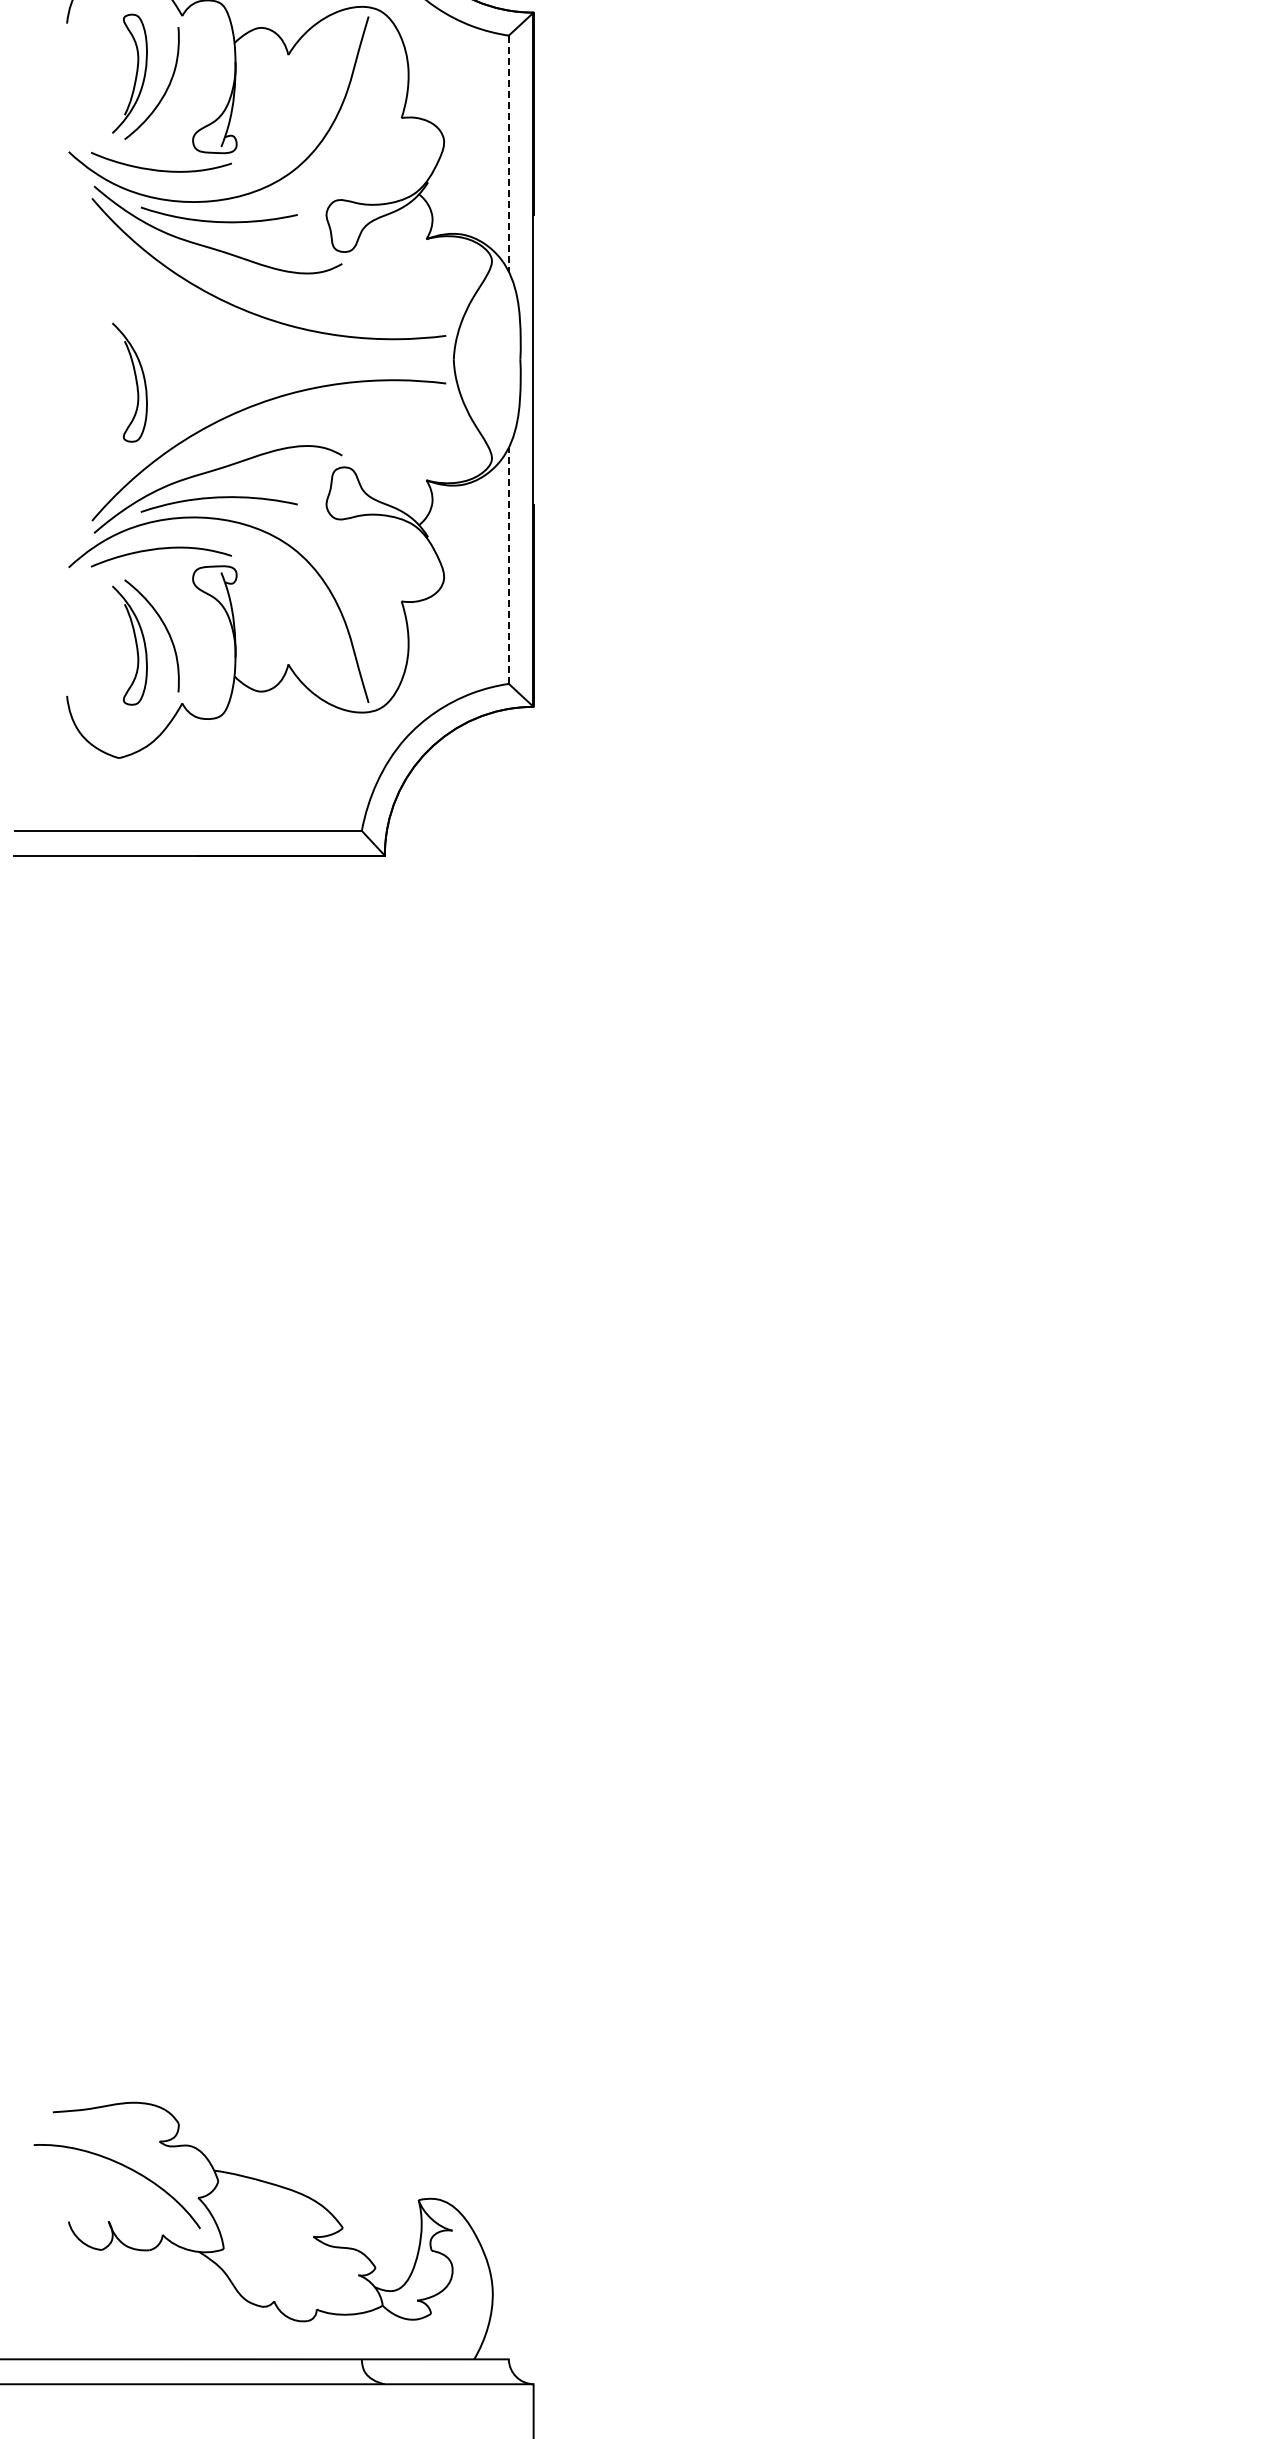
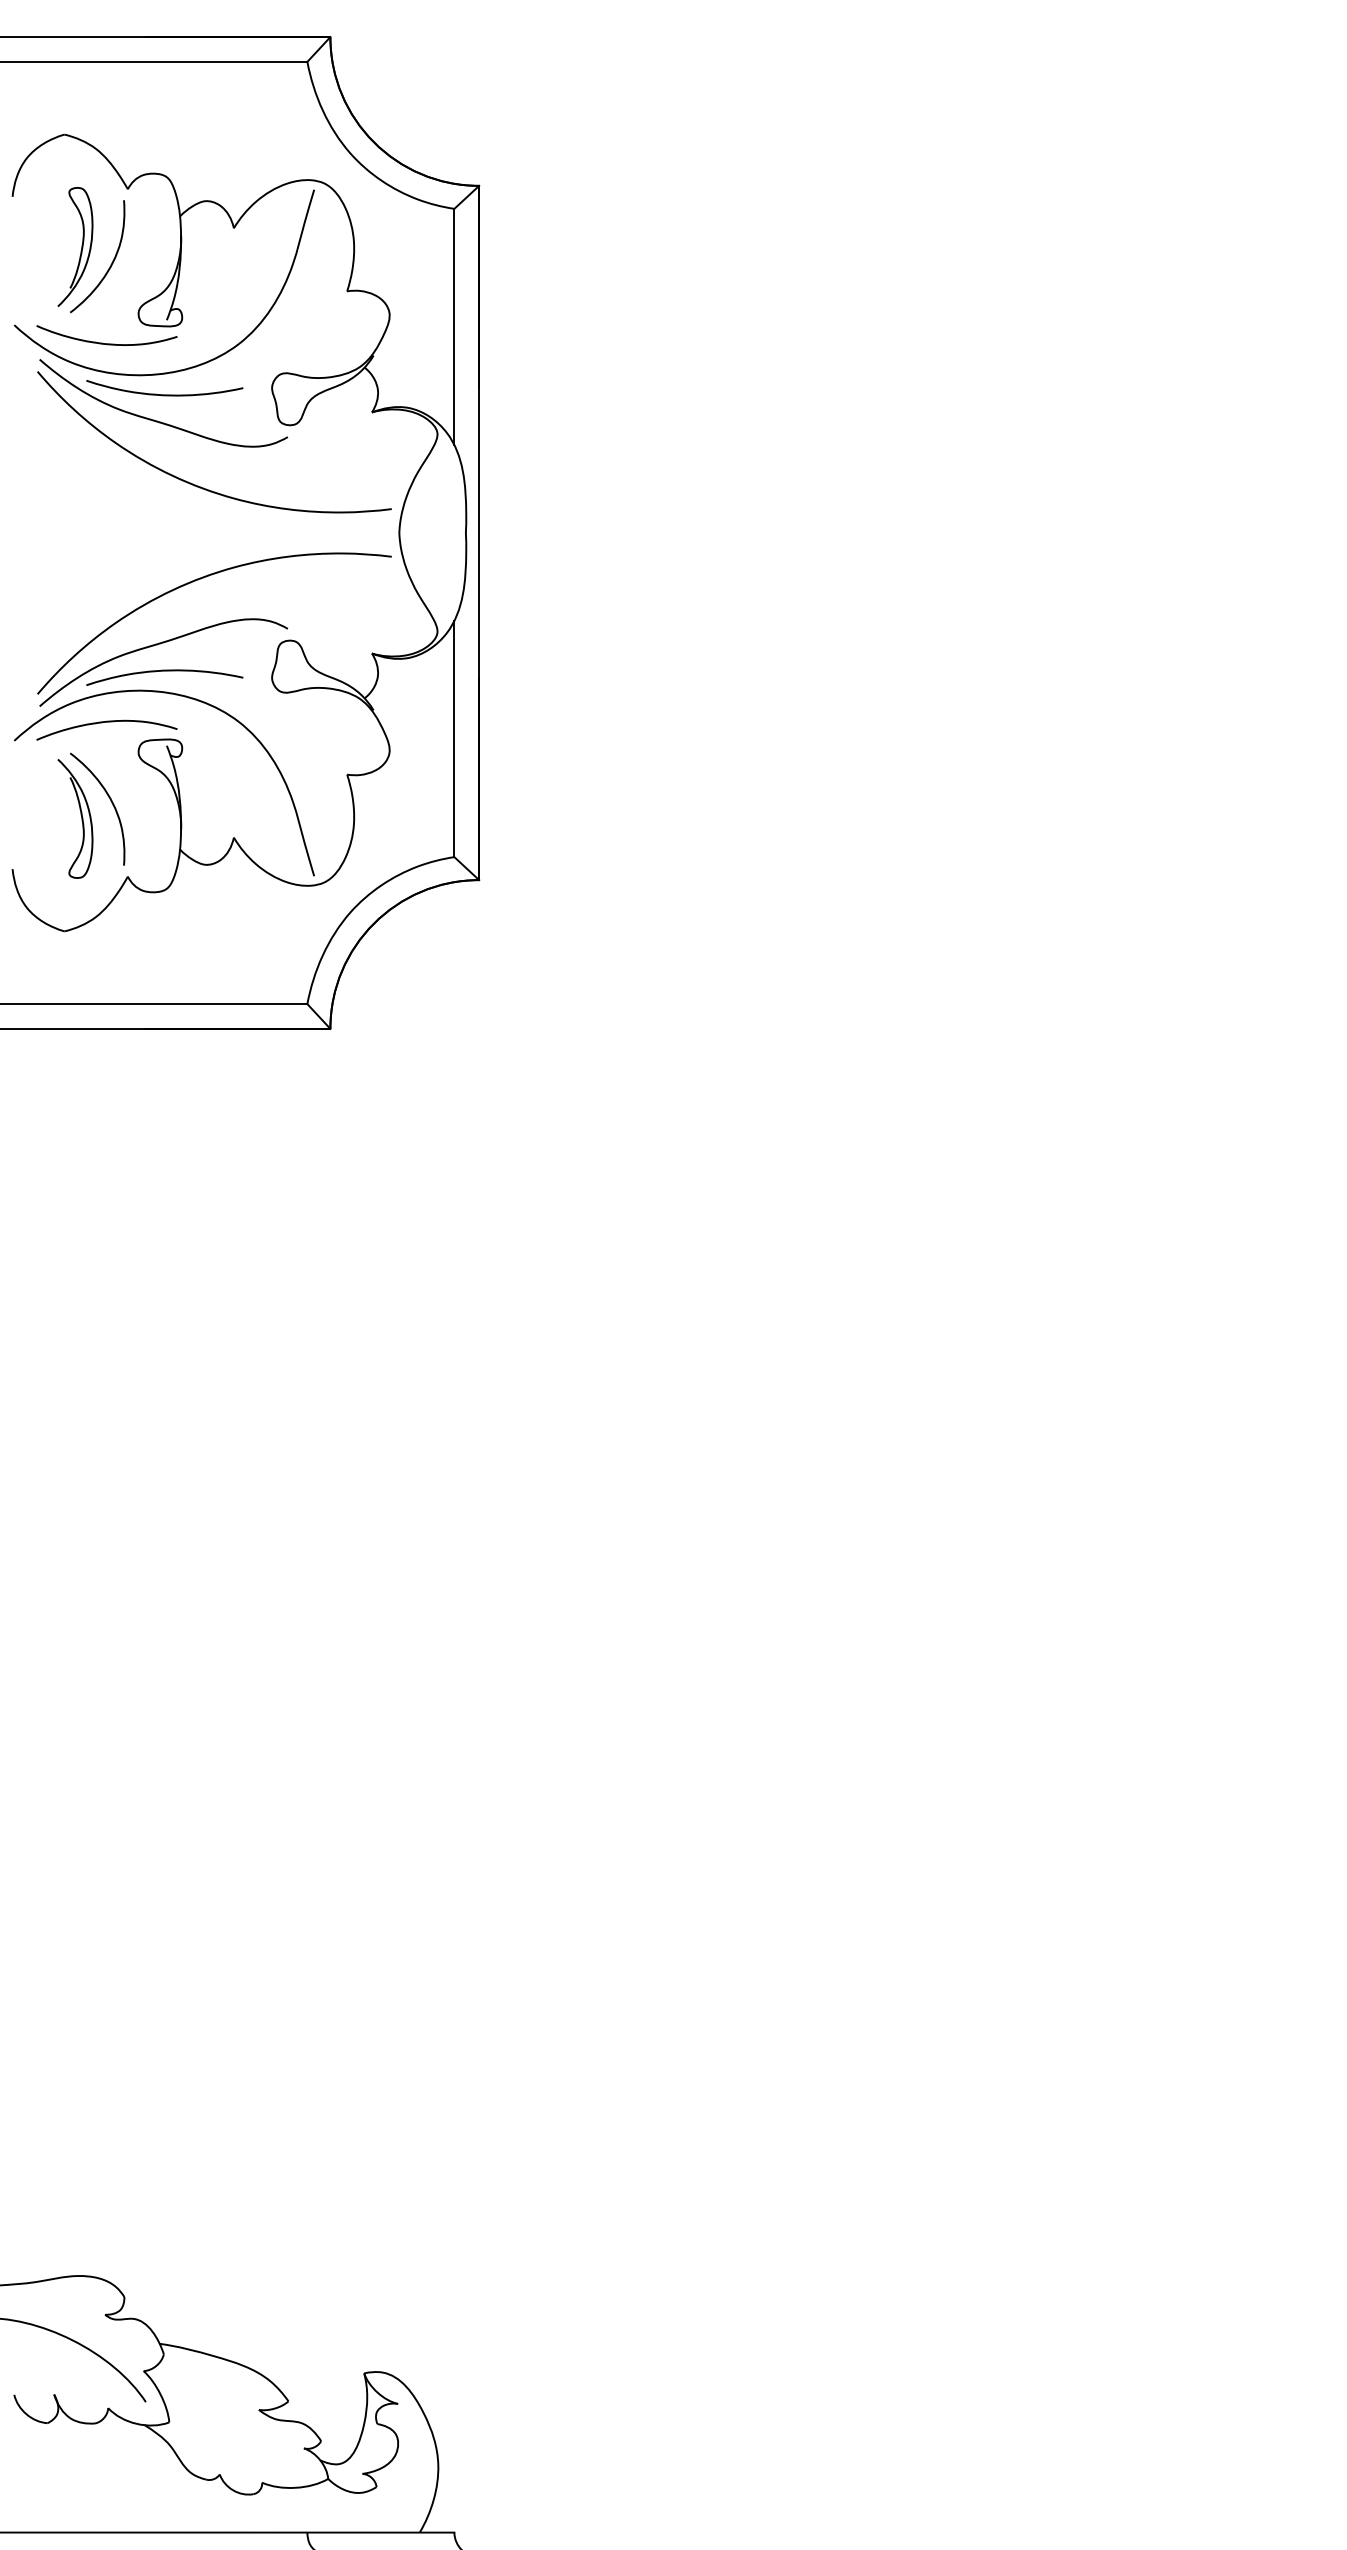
line: (508, 154) -> (454, 327), dashed -> solid
curve: (134, 379) -> (80, 552), removed
line: (508, 565) -> (454, 738), dashed -> solid

